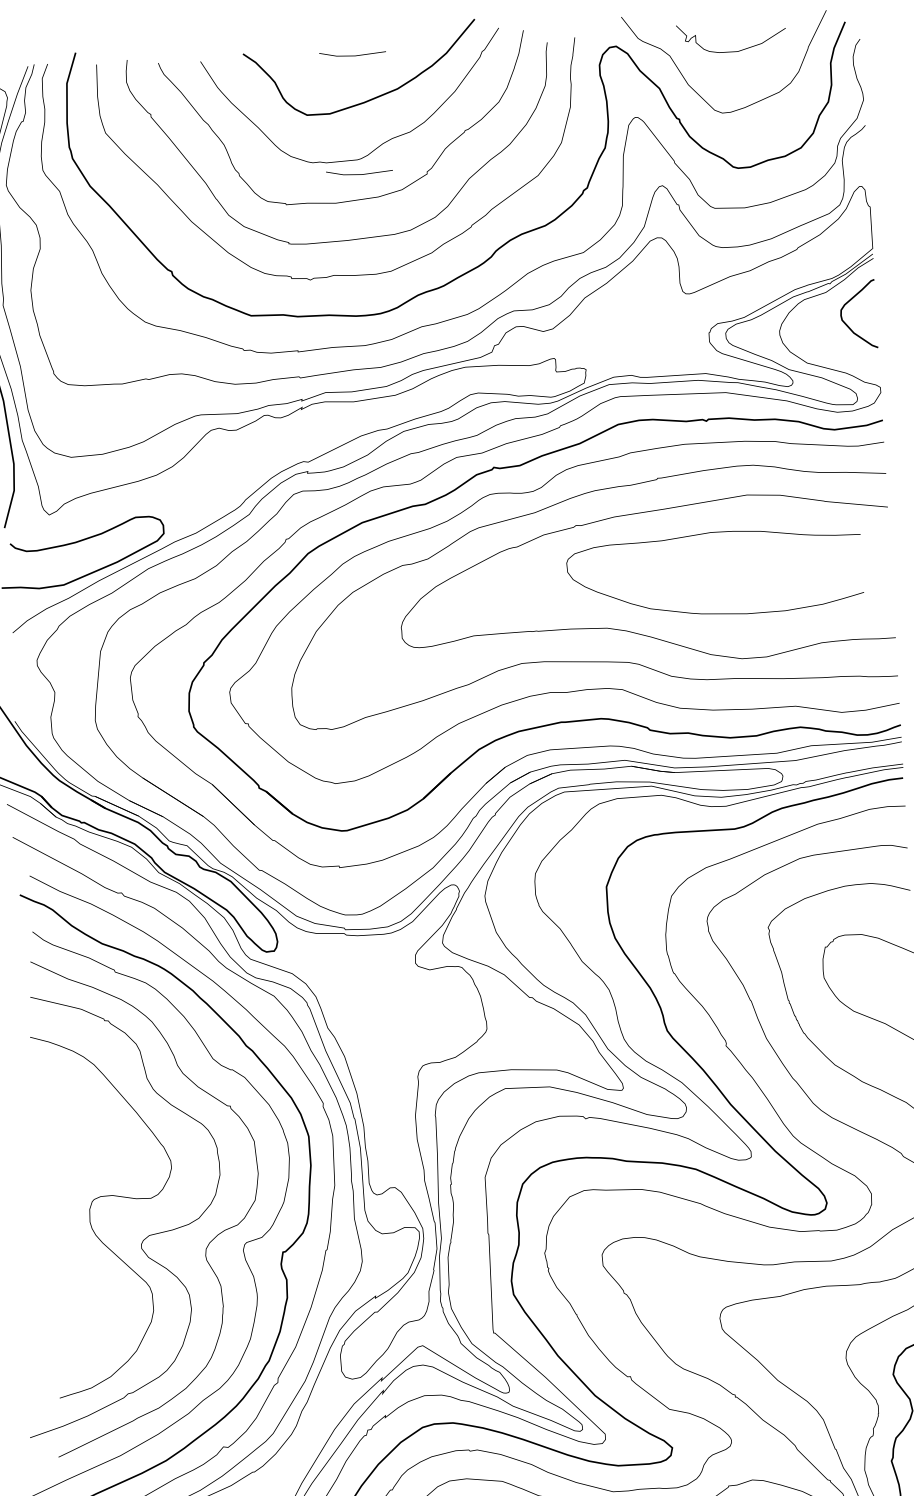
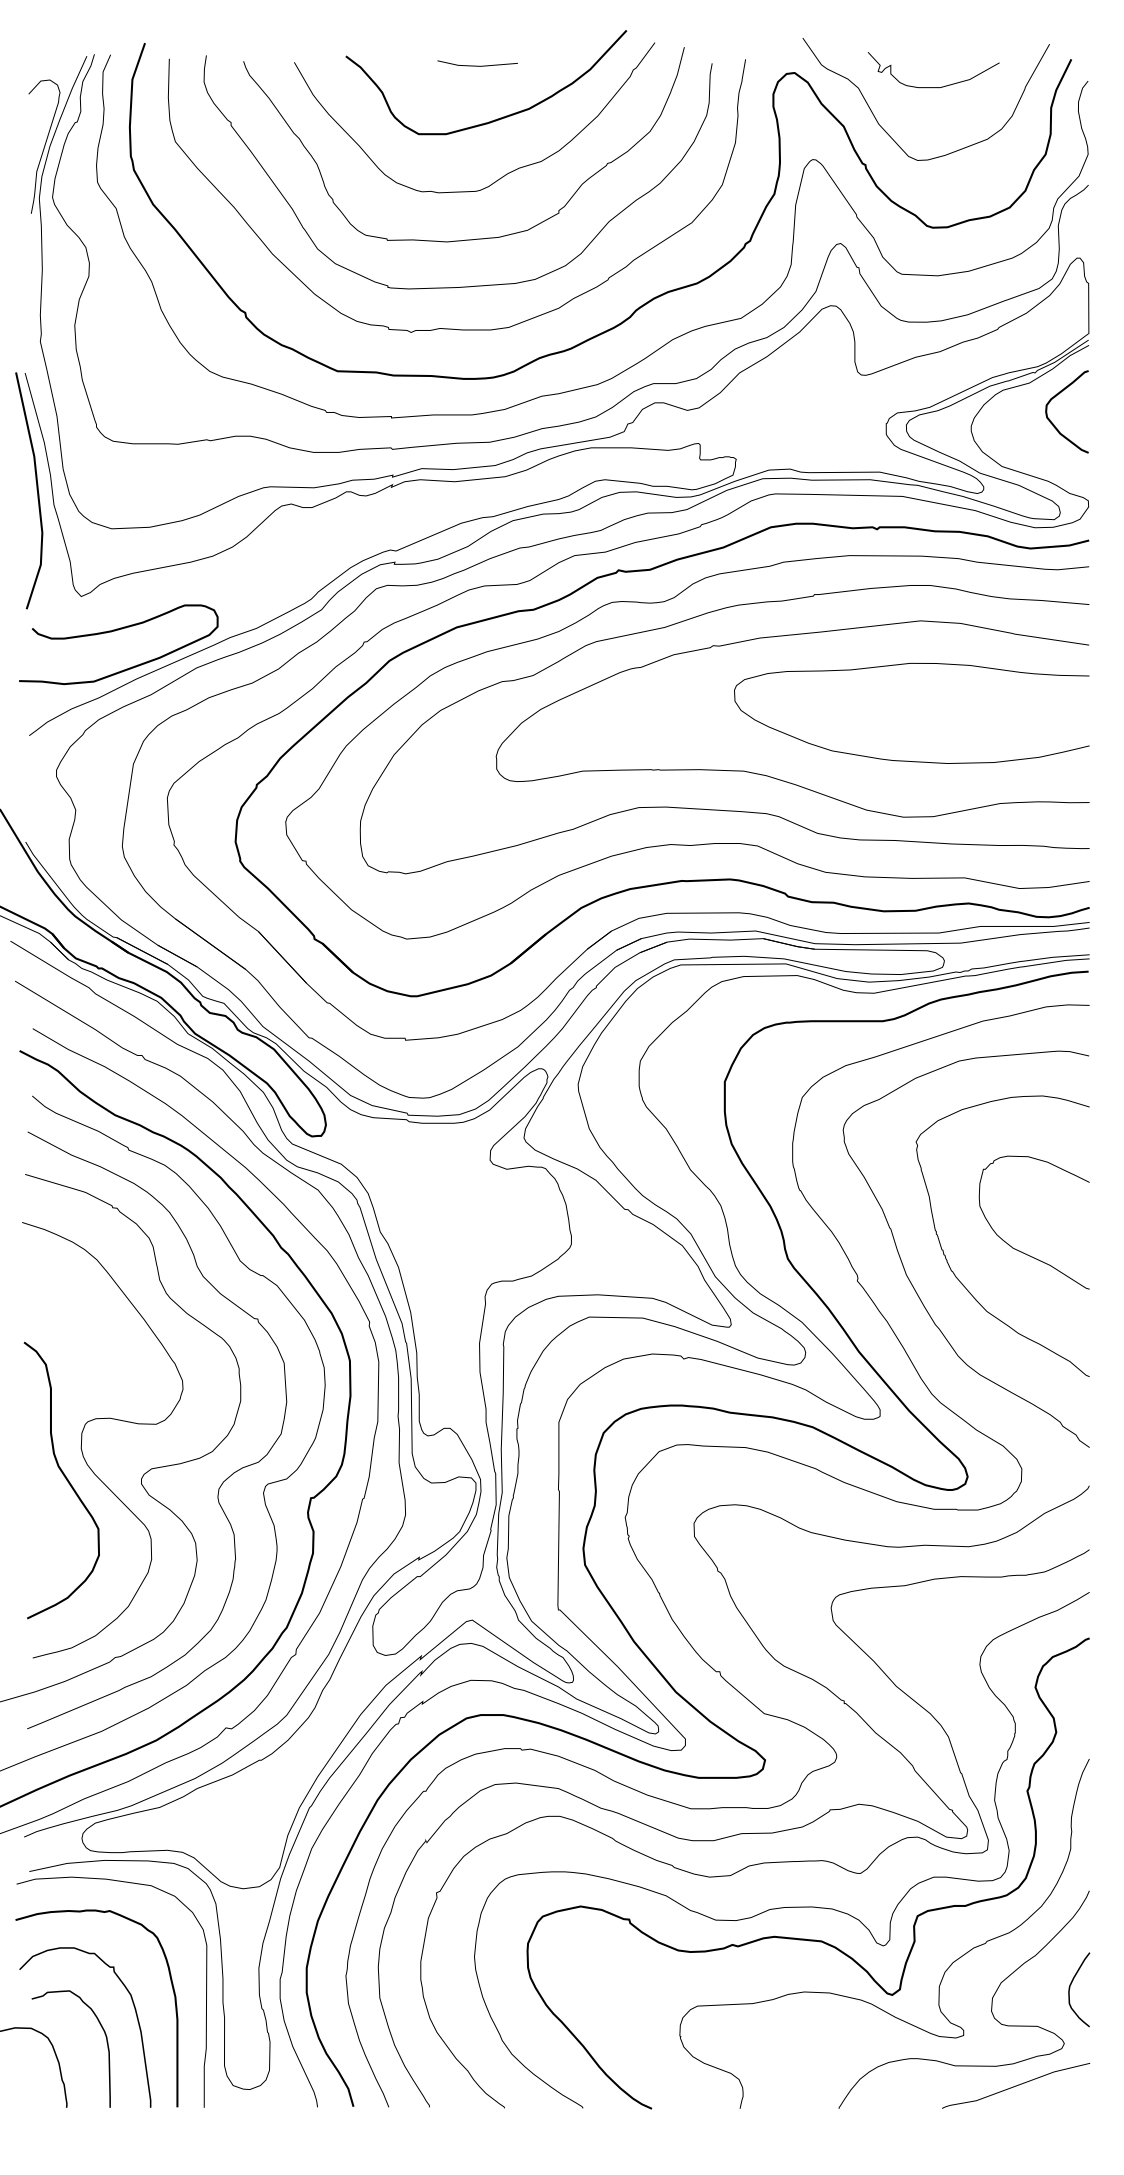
line: (359, 174) -> (477, 208), removed
curve: (714, 613) -> (908, 760), moved
curve: (77, 1246) -> (64, 1477), added

